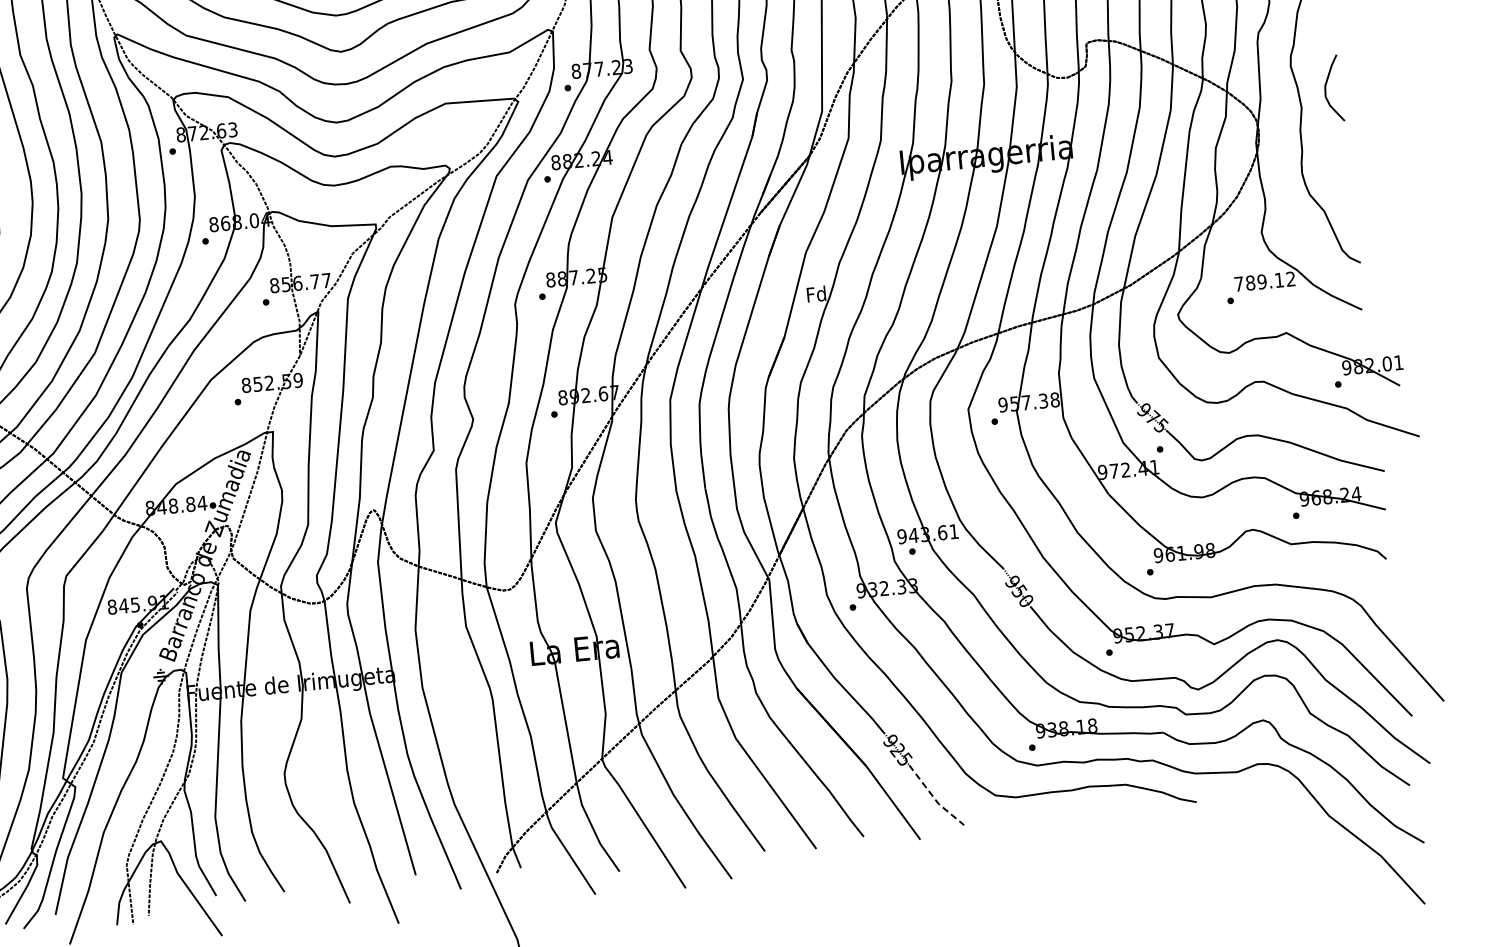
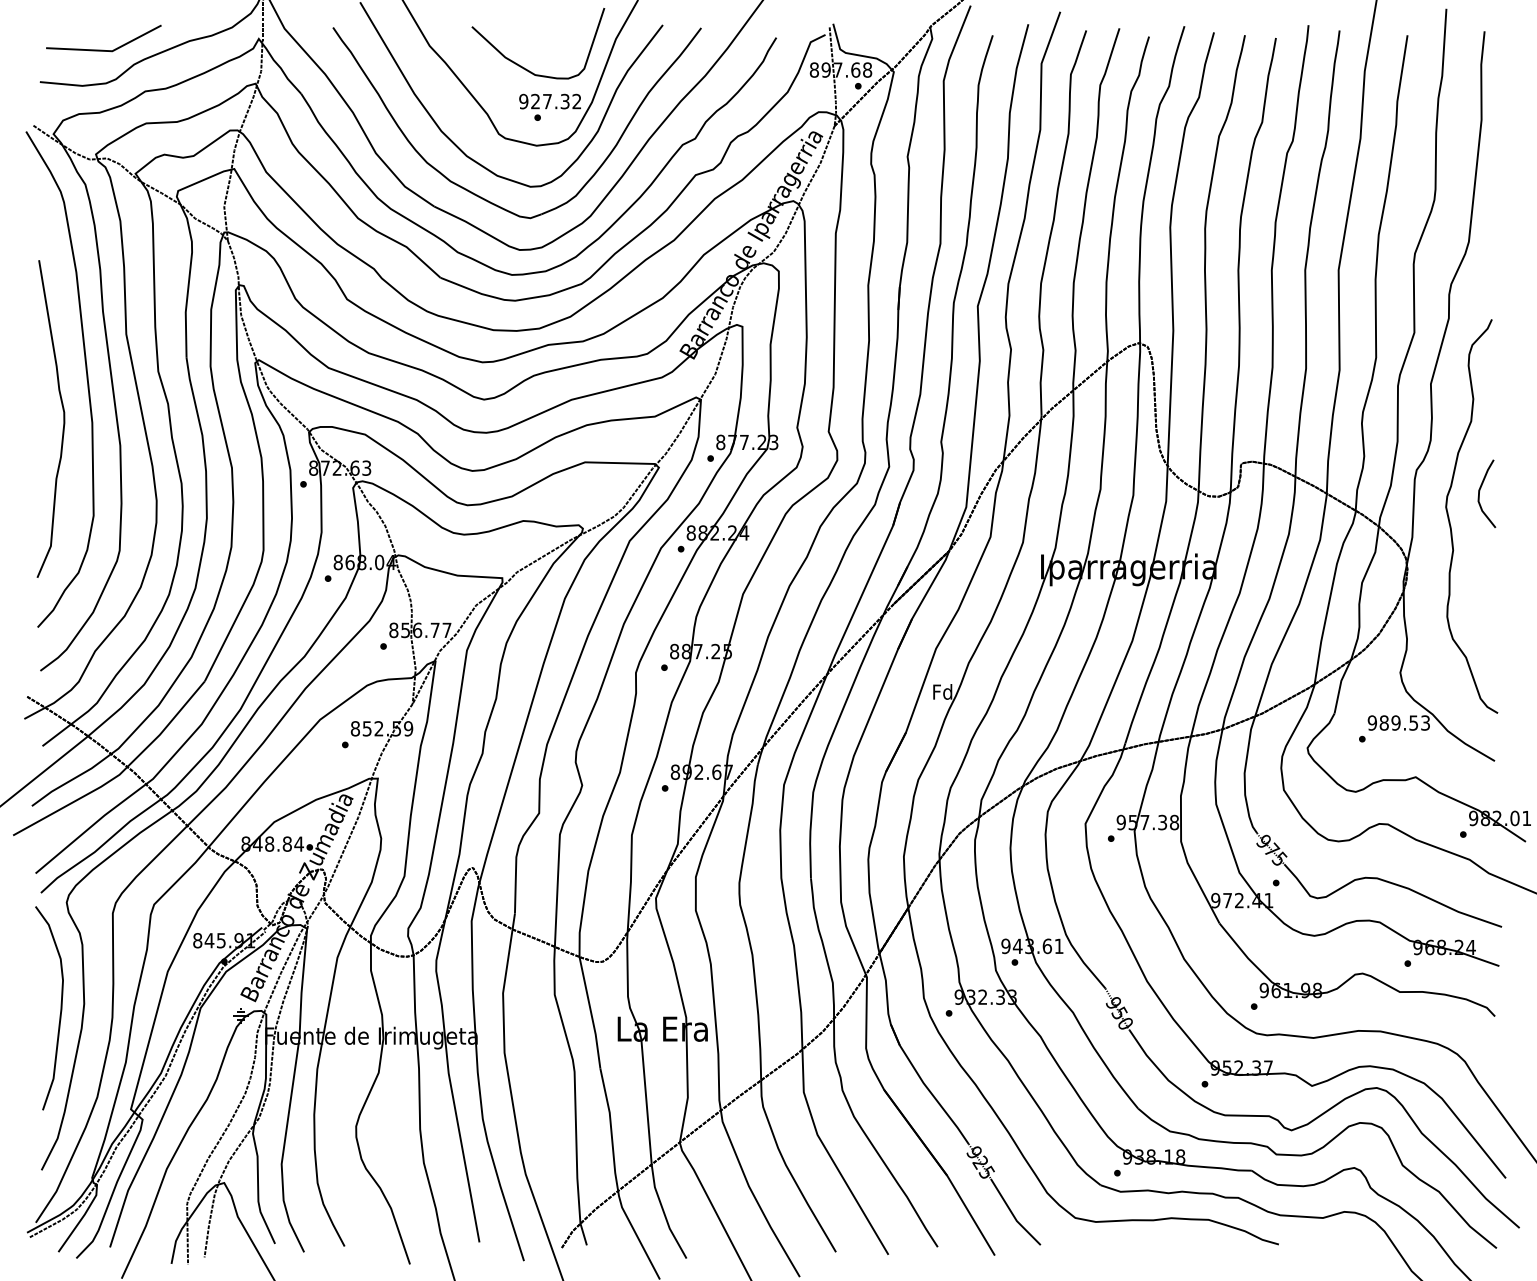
curve: (1326, 86) -> (1480, 491), moved
text: (1264, 281) -> (1398, 722), 789.12 -> 989.53
line: (934, 798) -> (1013, 1215), dashed -> solid

